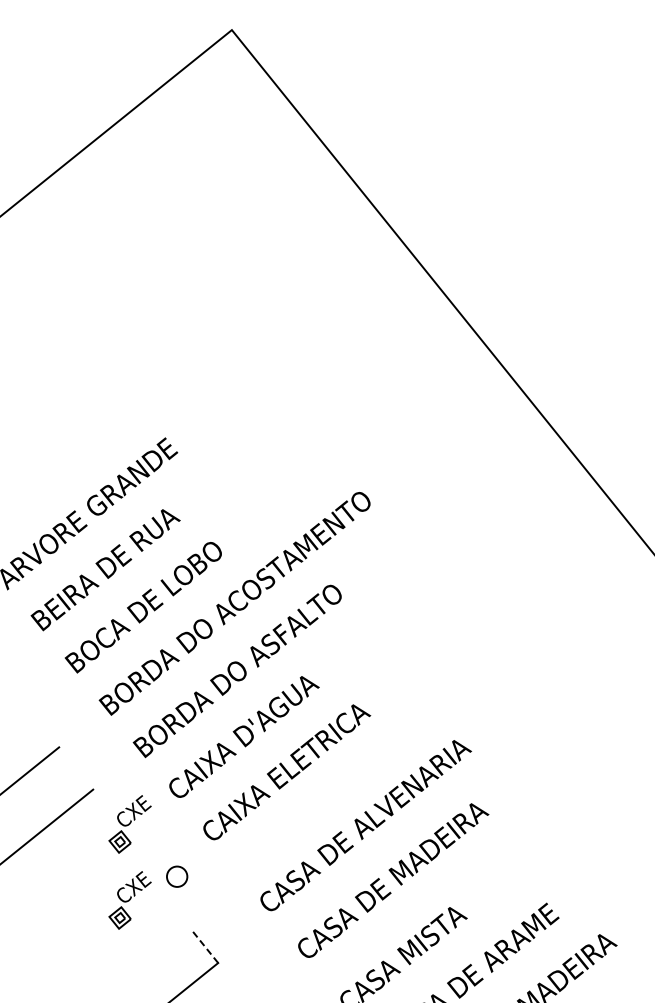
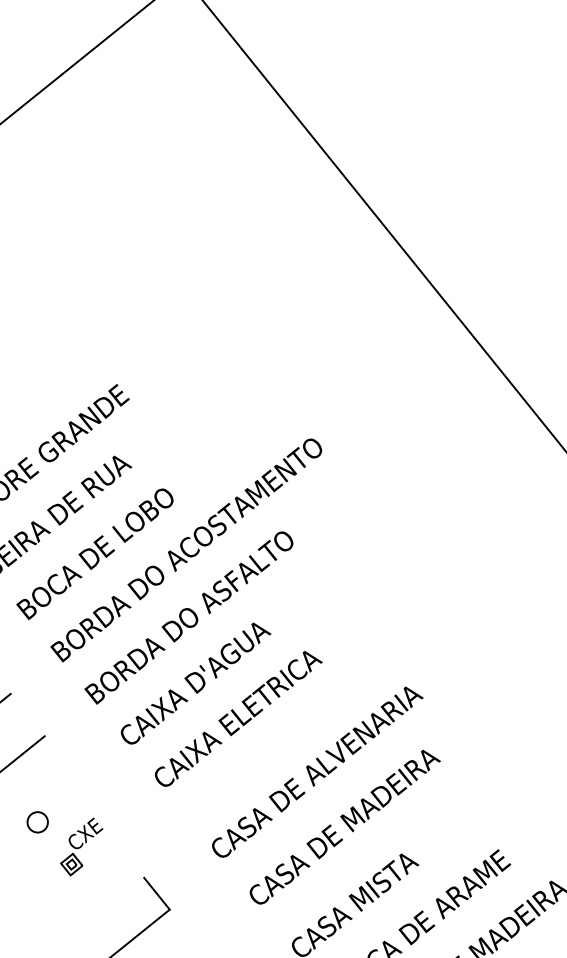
part: (129, 824) -> (81, 771), removed
circle: (177, 876) -> (38, 822), moved
line: (205, 946) -> (157, 893), dashed -> solid

